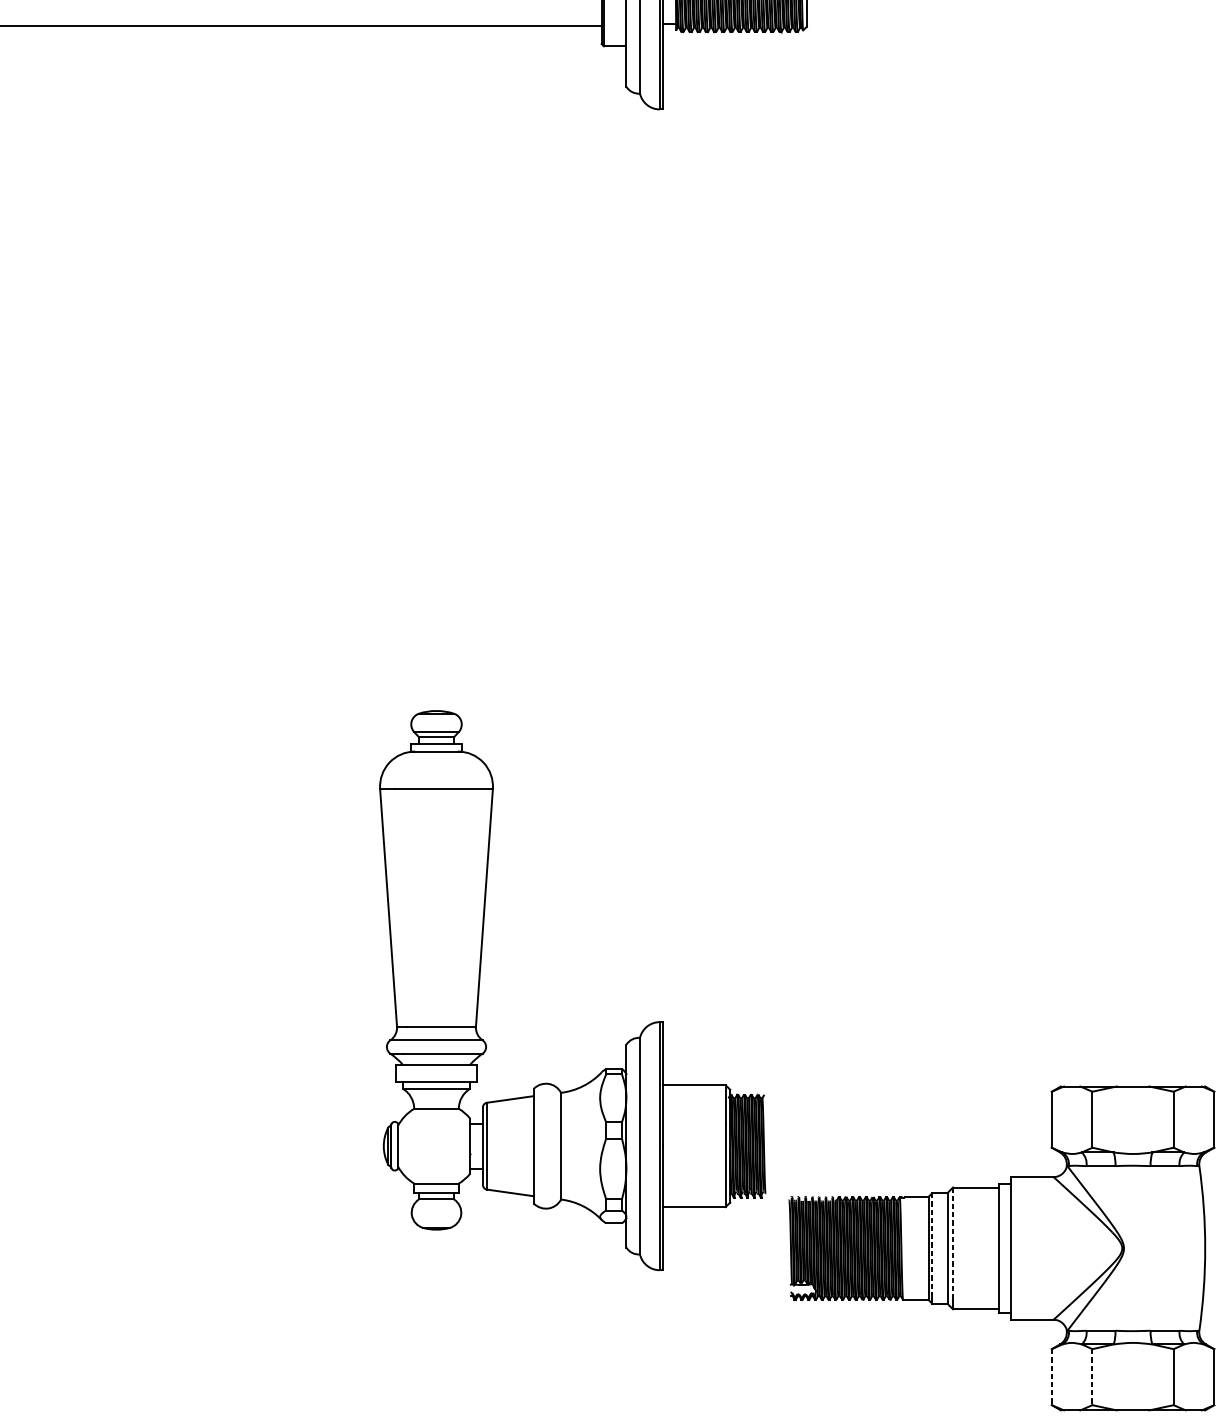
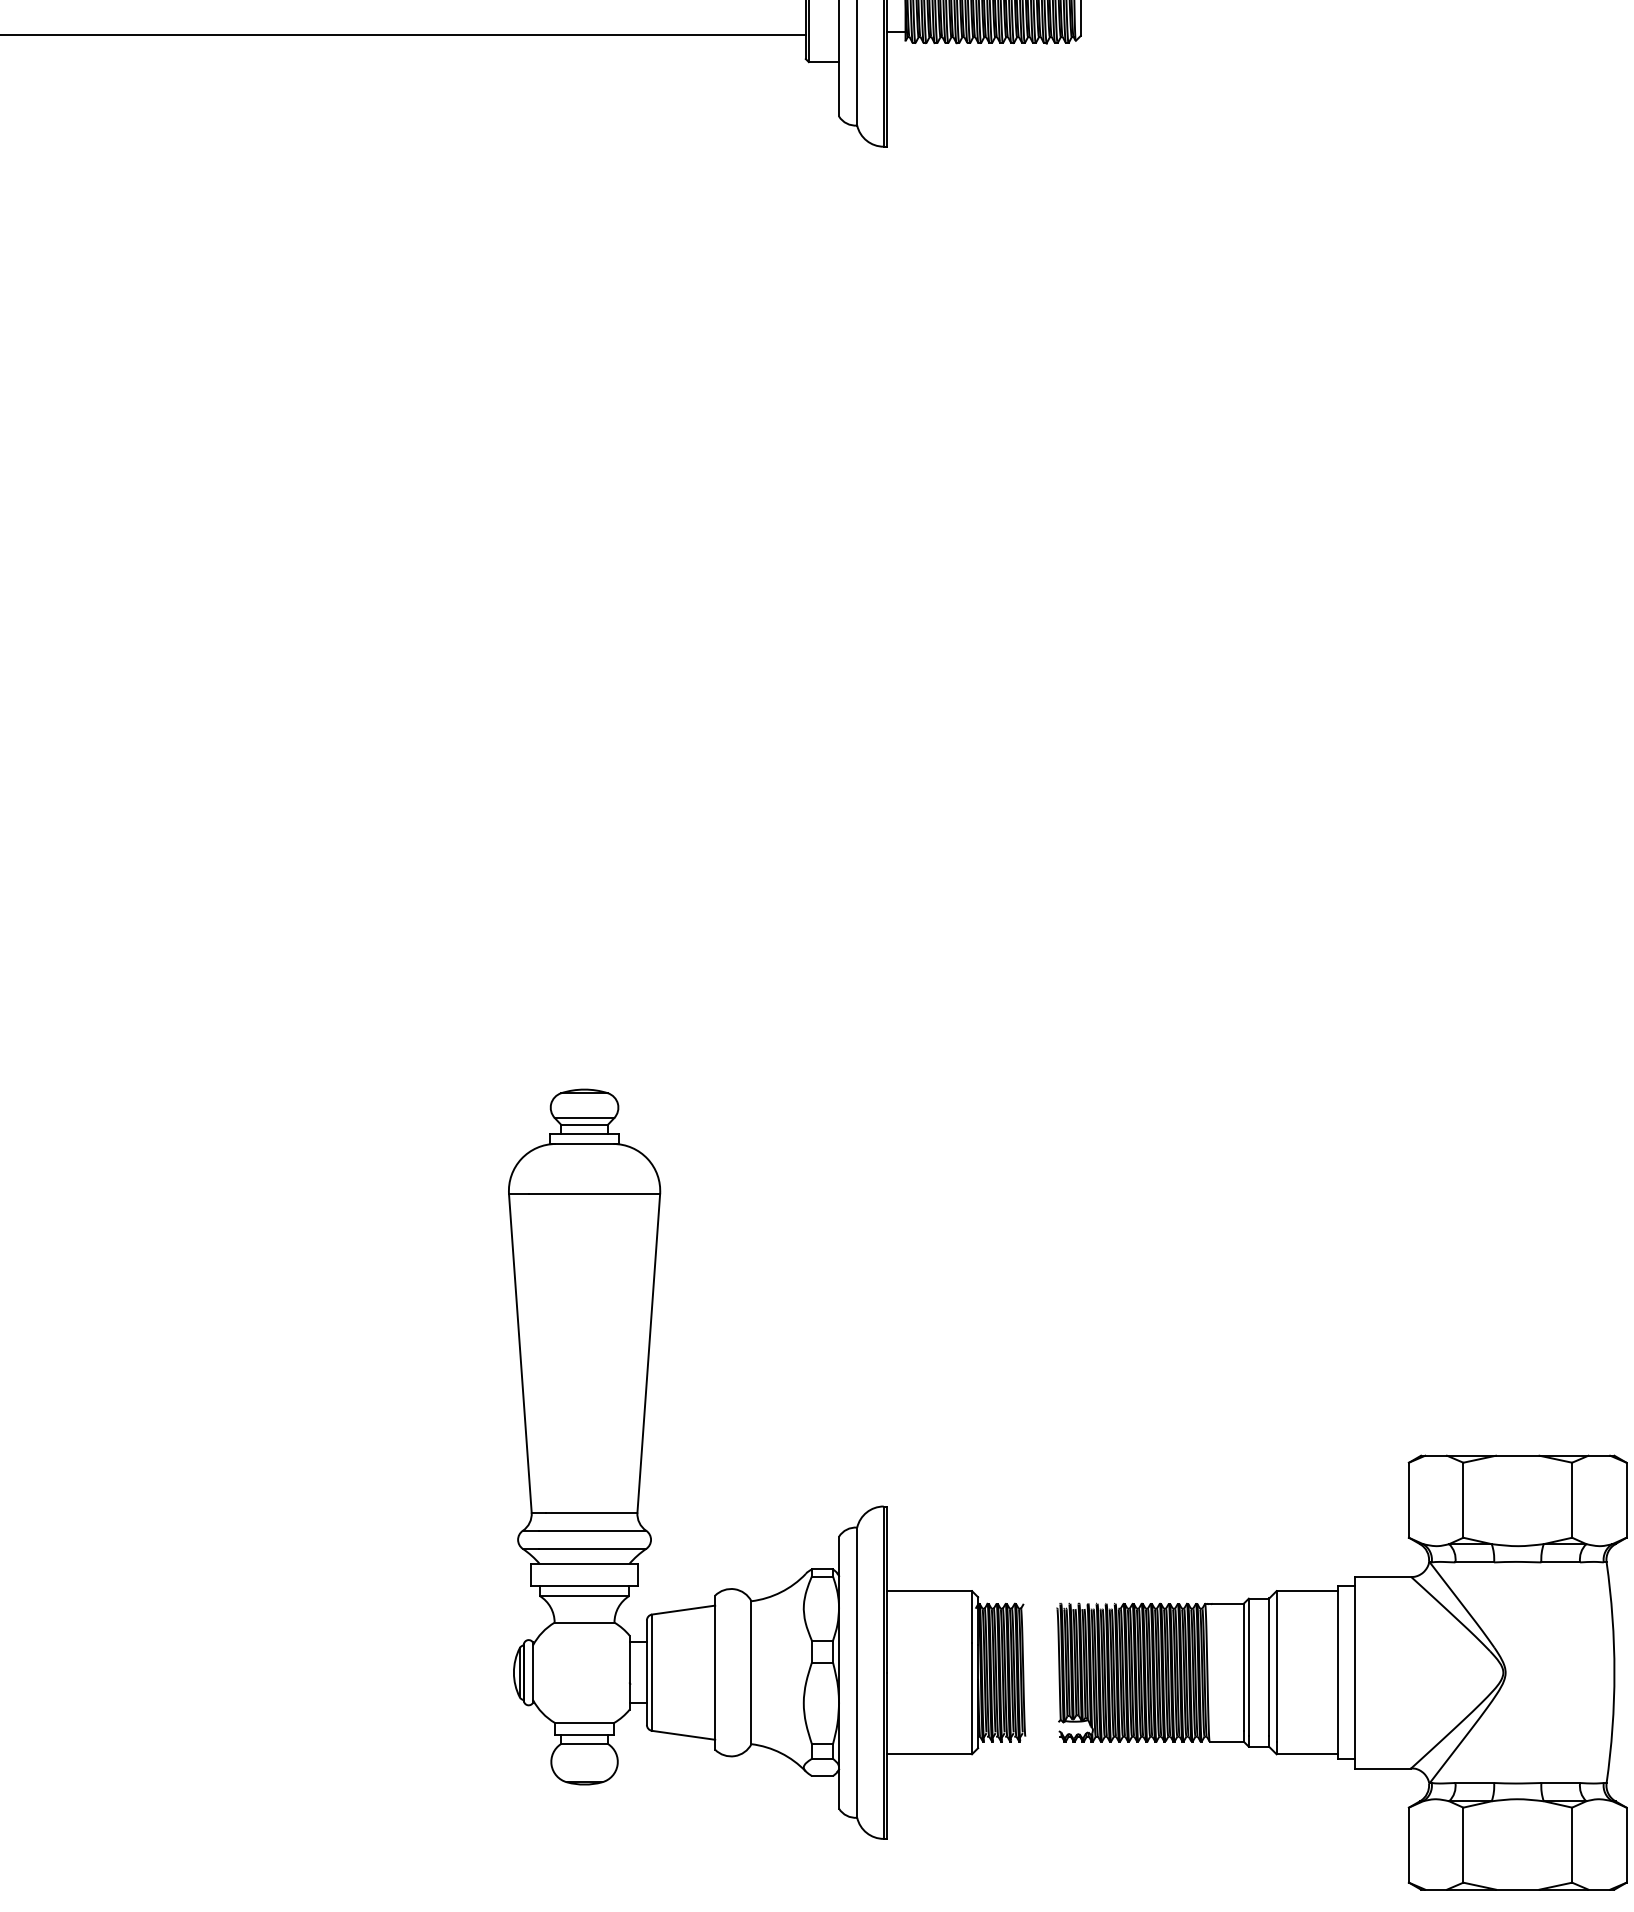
part: (626, 1043) -> (839, 1534), moved
line: (932, 1244) -> (1248, 1667), dashed -> solid
line: (952, 1244) -> (1276, 1667), dashed -> solid
line: (1051, 1377) -> (1408, 1845), dashed -> solid
line: (1092, 1377) -> (1463, 1845), dashed -> solid

